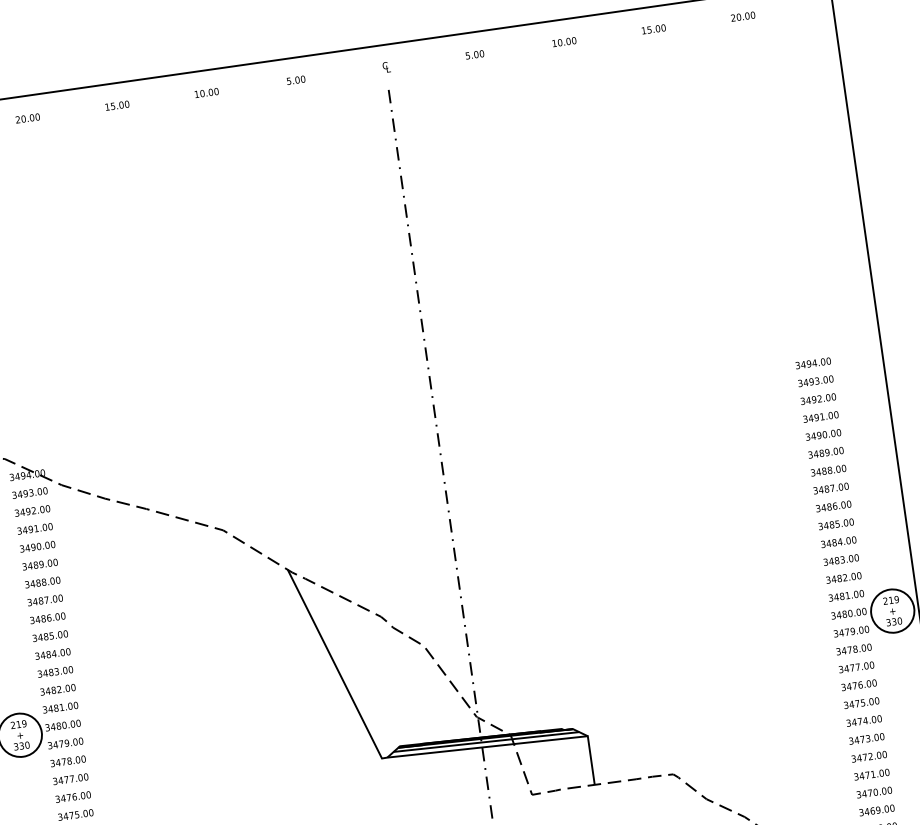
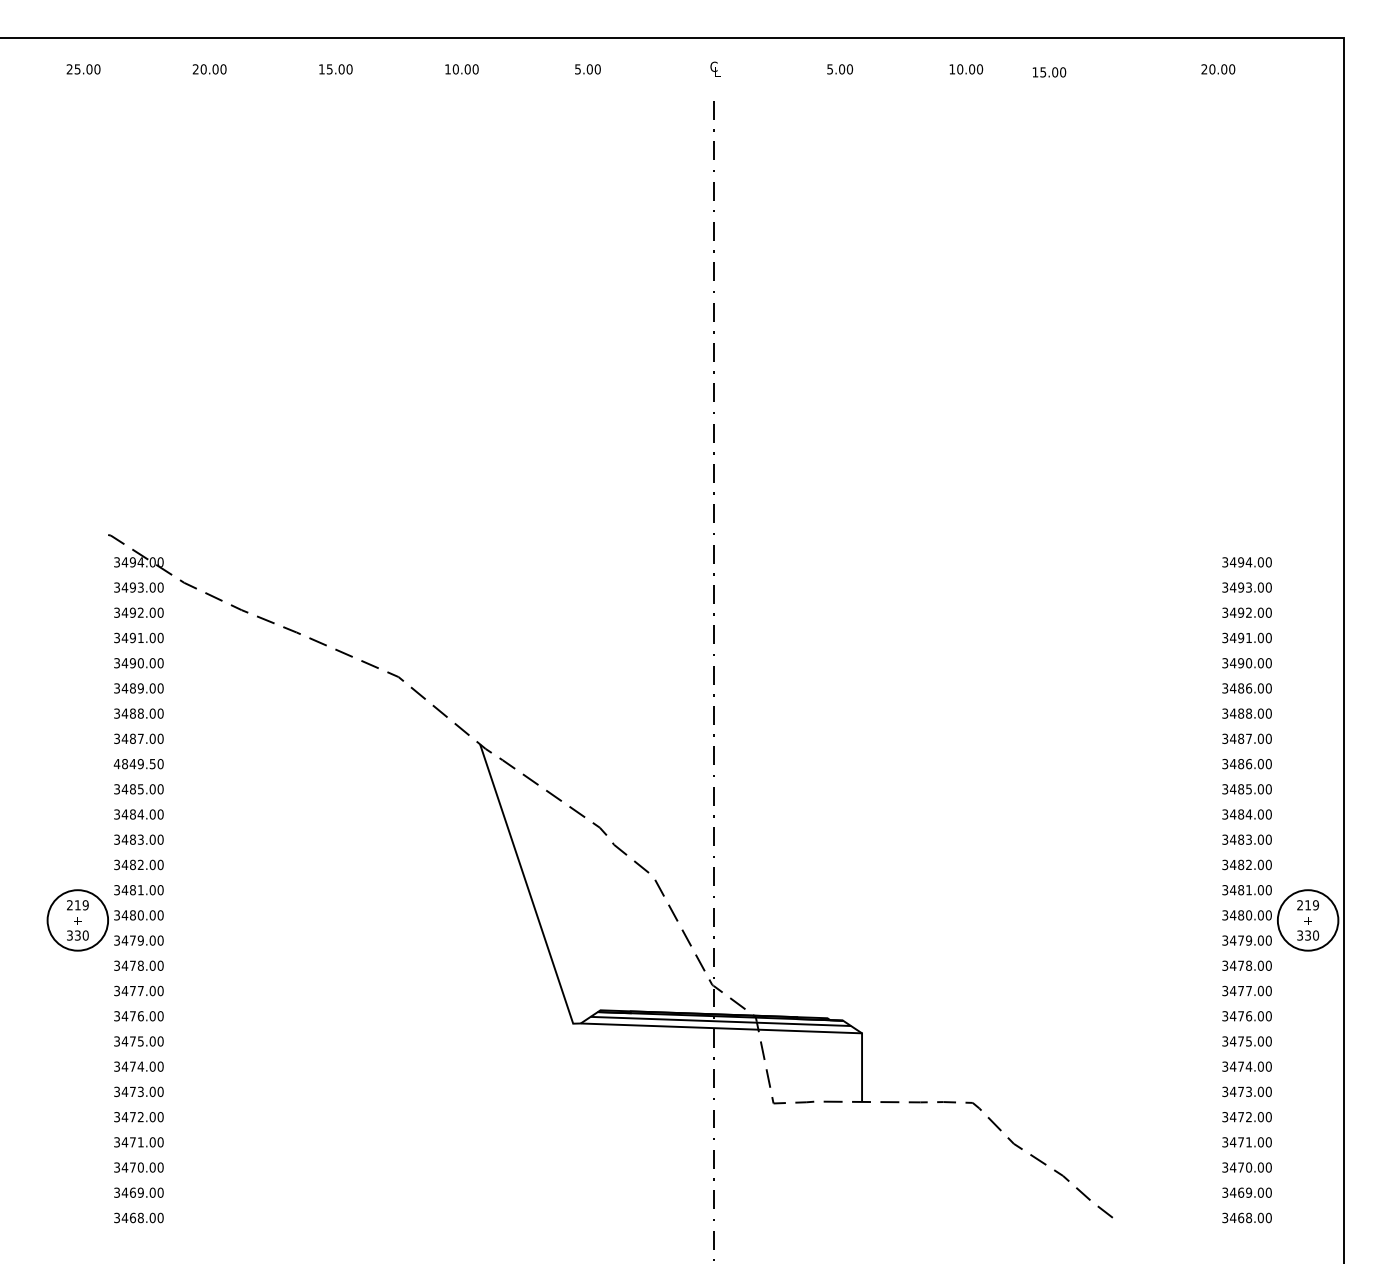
text: (653, 29) -> (1049, 72), moved
text: (827, 452) -> (1249, 688), 3489.00 -> 3486.00
text: (44, 618) -> (134, 763), 3486.00 -> 4849.50

